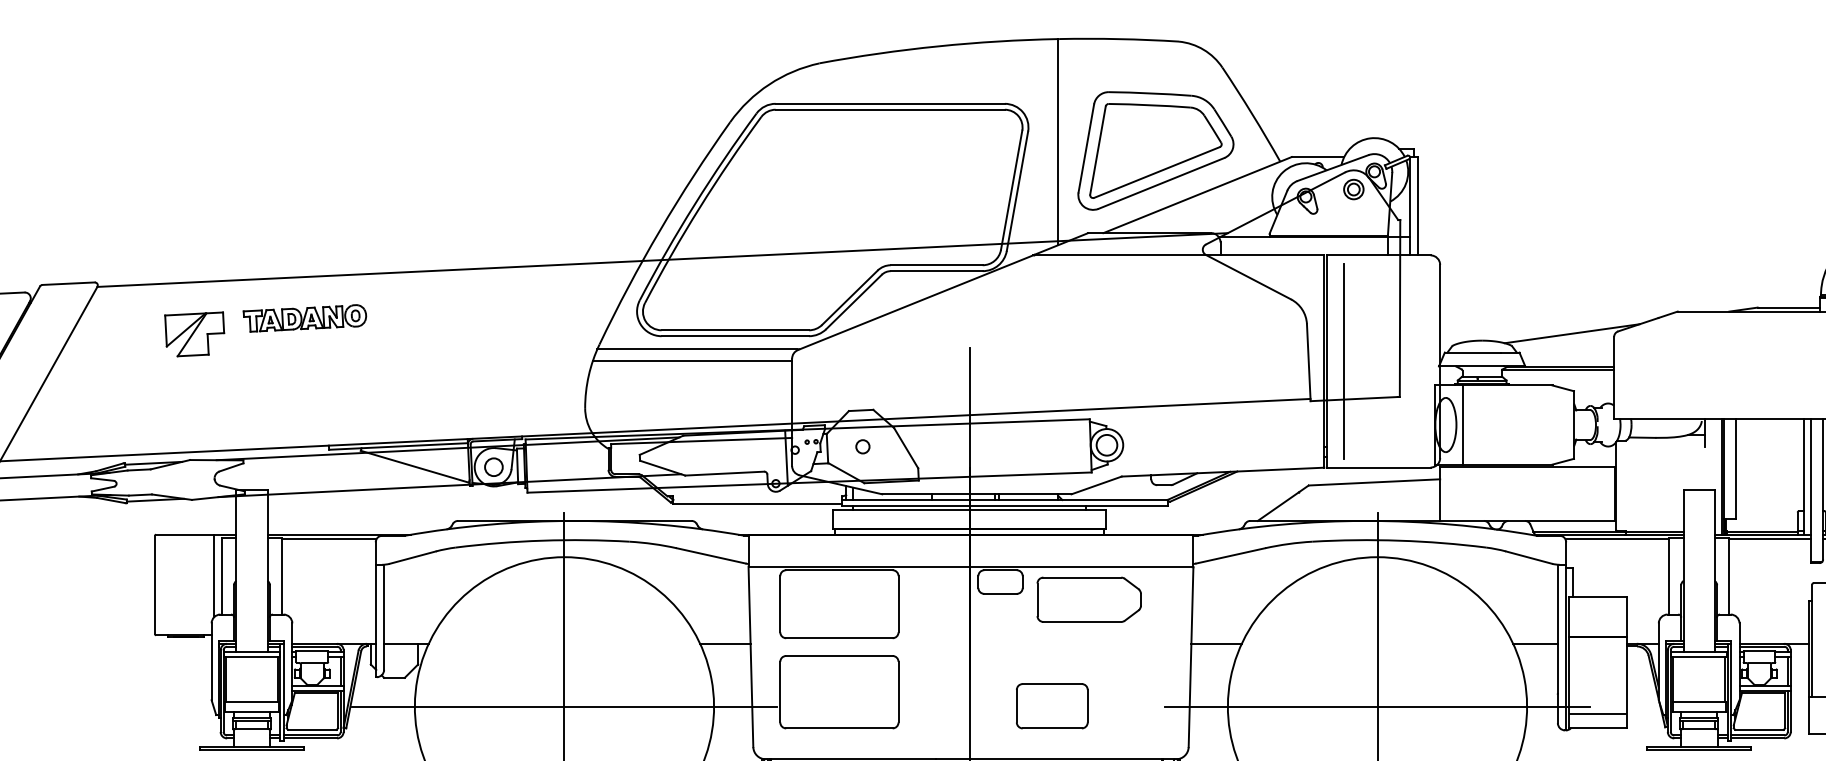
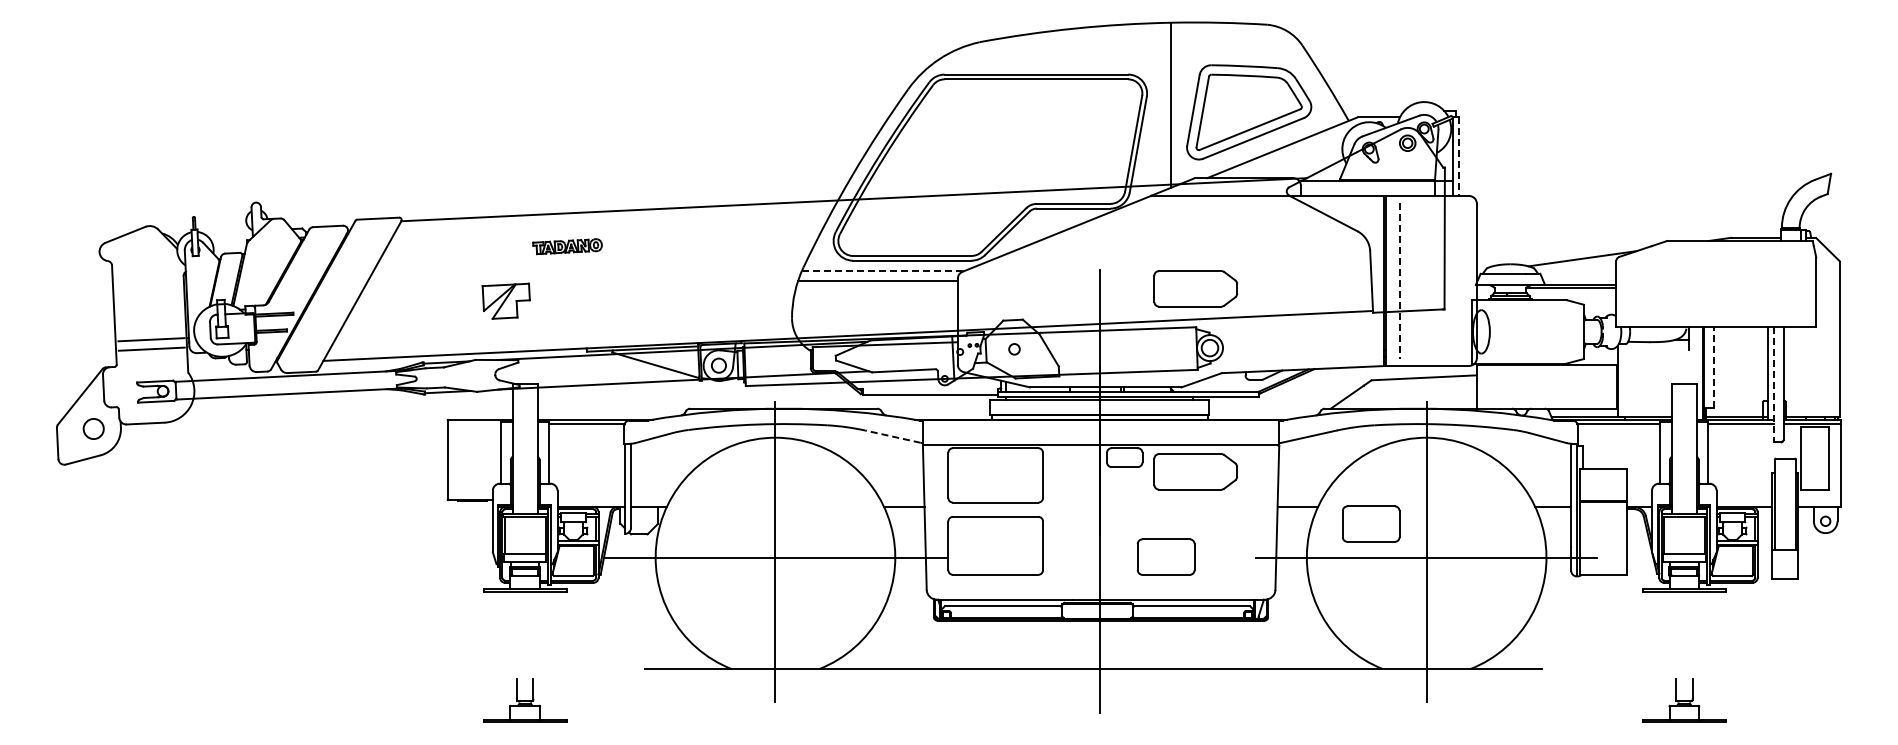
line: (1418, 207) -> (1459, 157), solid -> dashed
part: (304, 318) -> (567, 246), size x0.7
part: (193, 333) -> (505, 300), moved
line: (698, 349) -> (882, 271), solid -> dashed
line: (1343, 360) -> (1399, 280), solid -> dashed
part: (1088, 370) -> (1195, 288), added
line: (1462, 424) -> (1494, 331), removed
line: (1736, 468) -> (1714, 366), solid -> dashed
line: (1810, 490) -> (1773, 384), solid -> dashed
line: (710, 555) -> (892, 436), solid -> dashed
line: (213, 575) -> (494, 452), removed
part: (1307, 664) -> (1370, 523), added
line: (1597, 714) -> (1602, 563), removed

